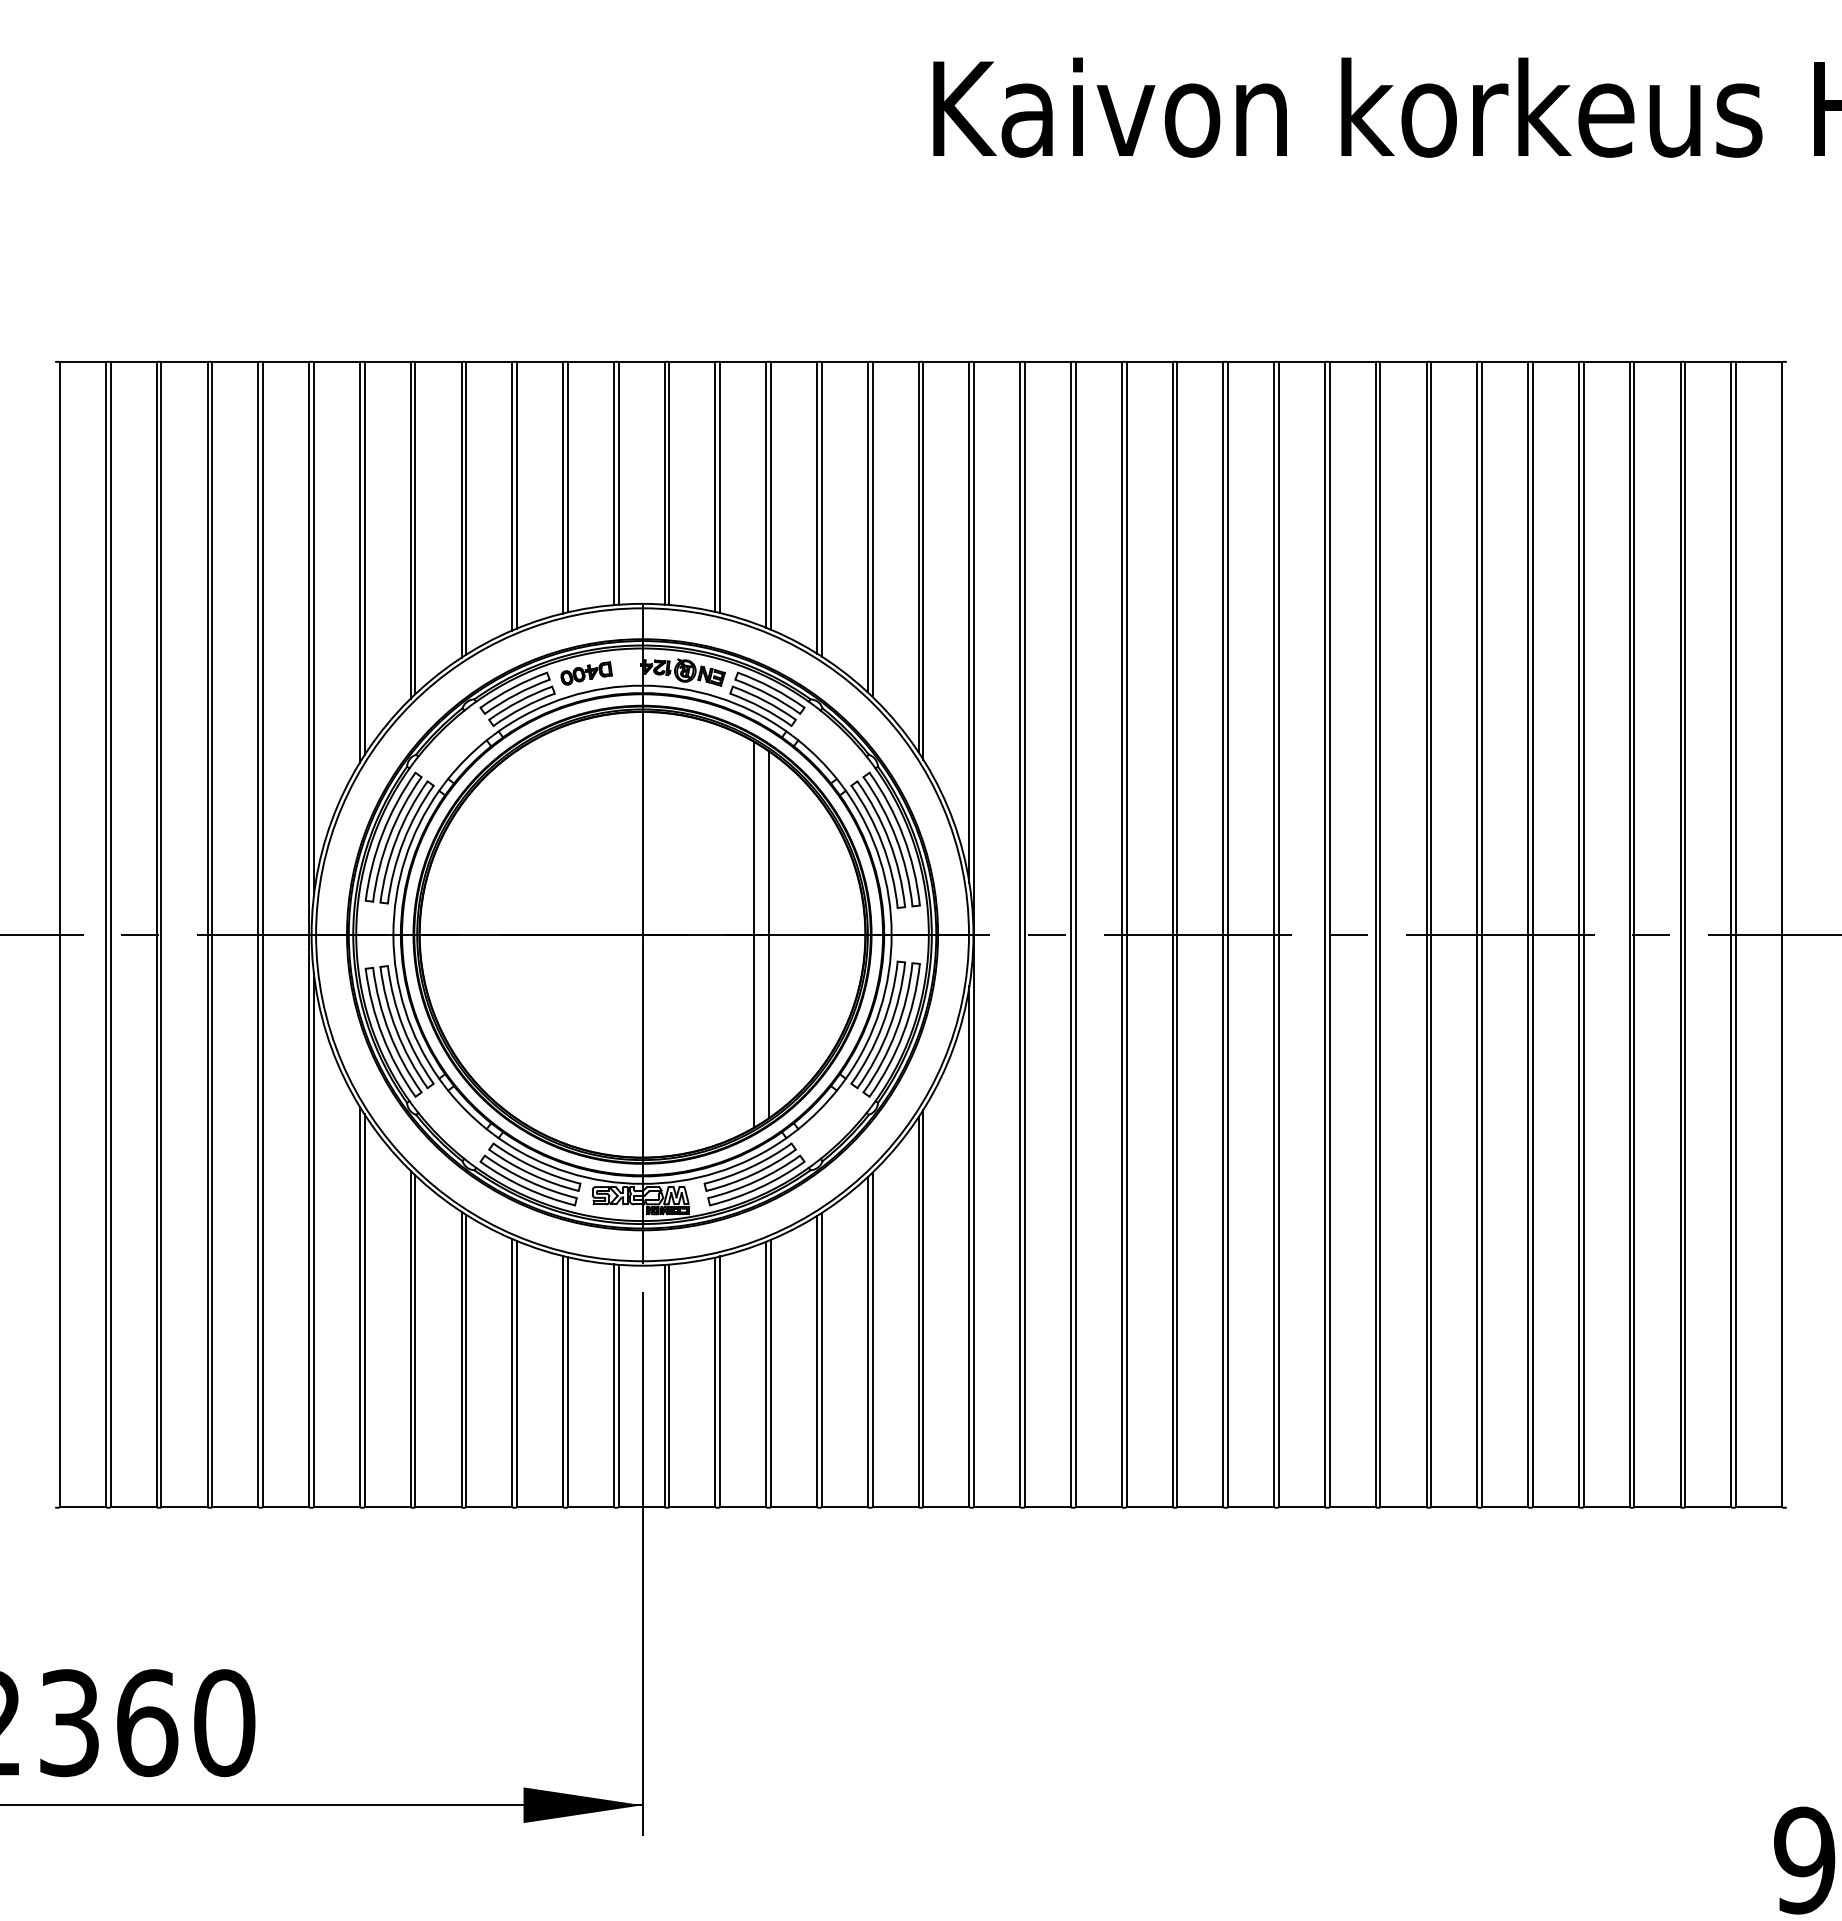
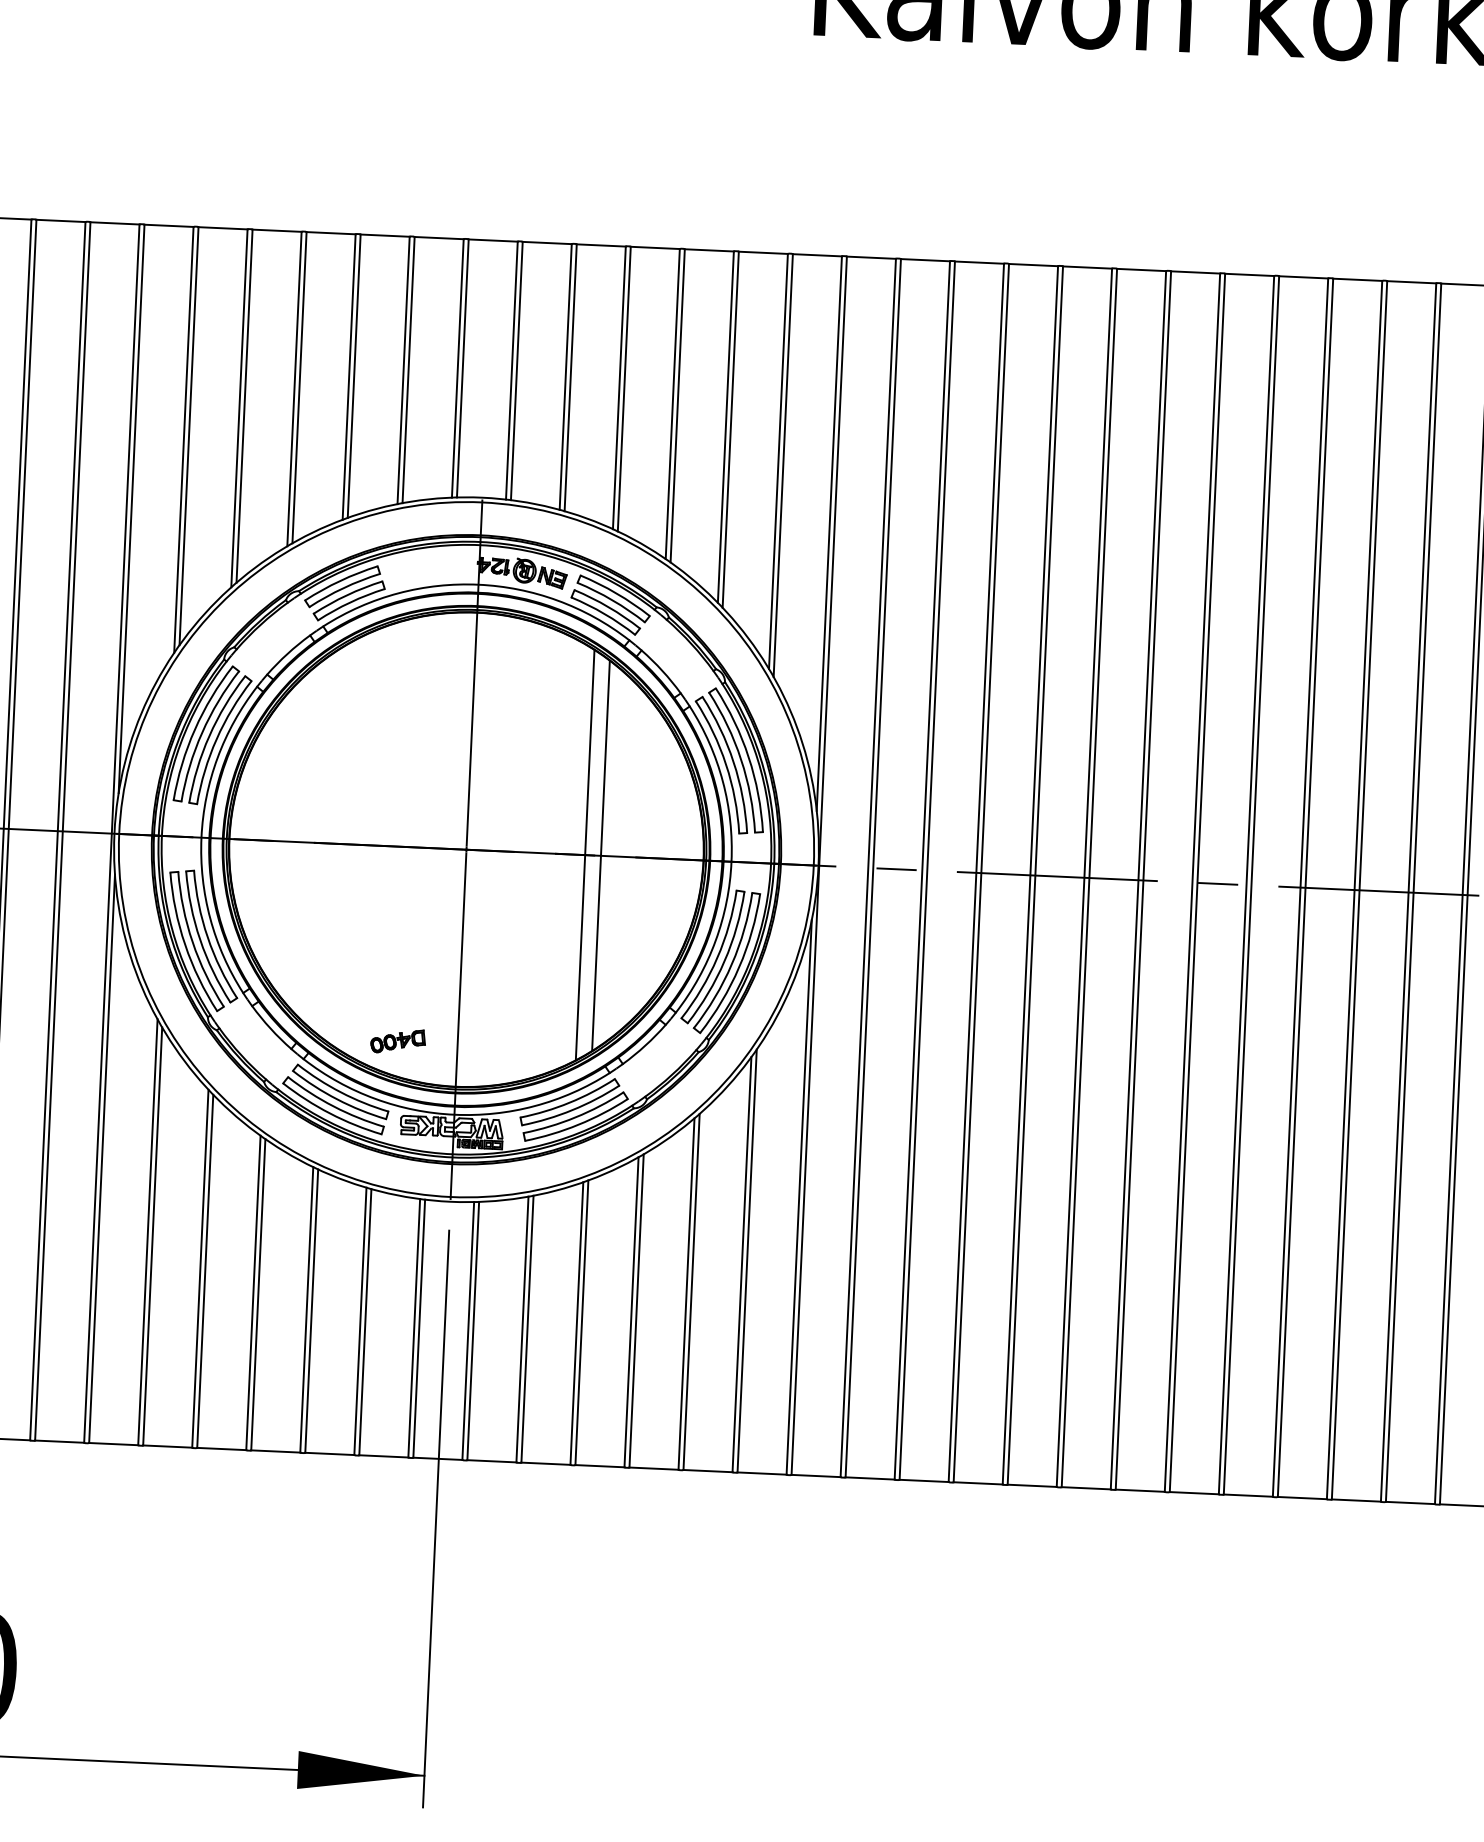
part: (586, 673) -> (398, 1041), moved

